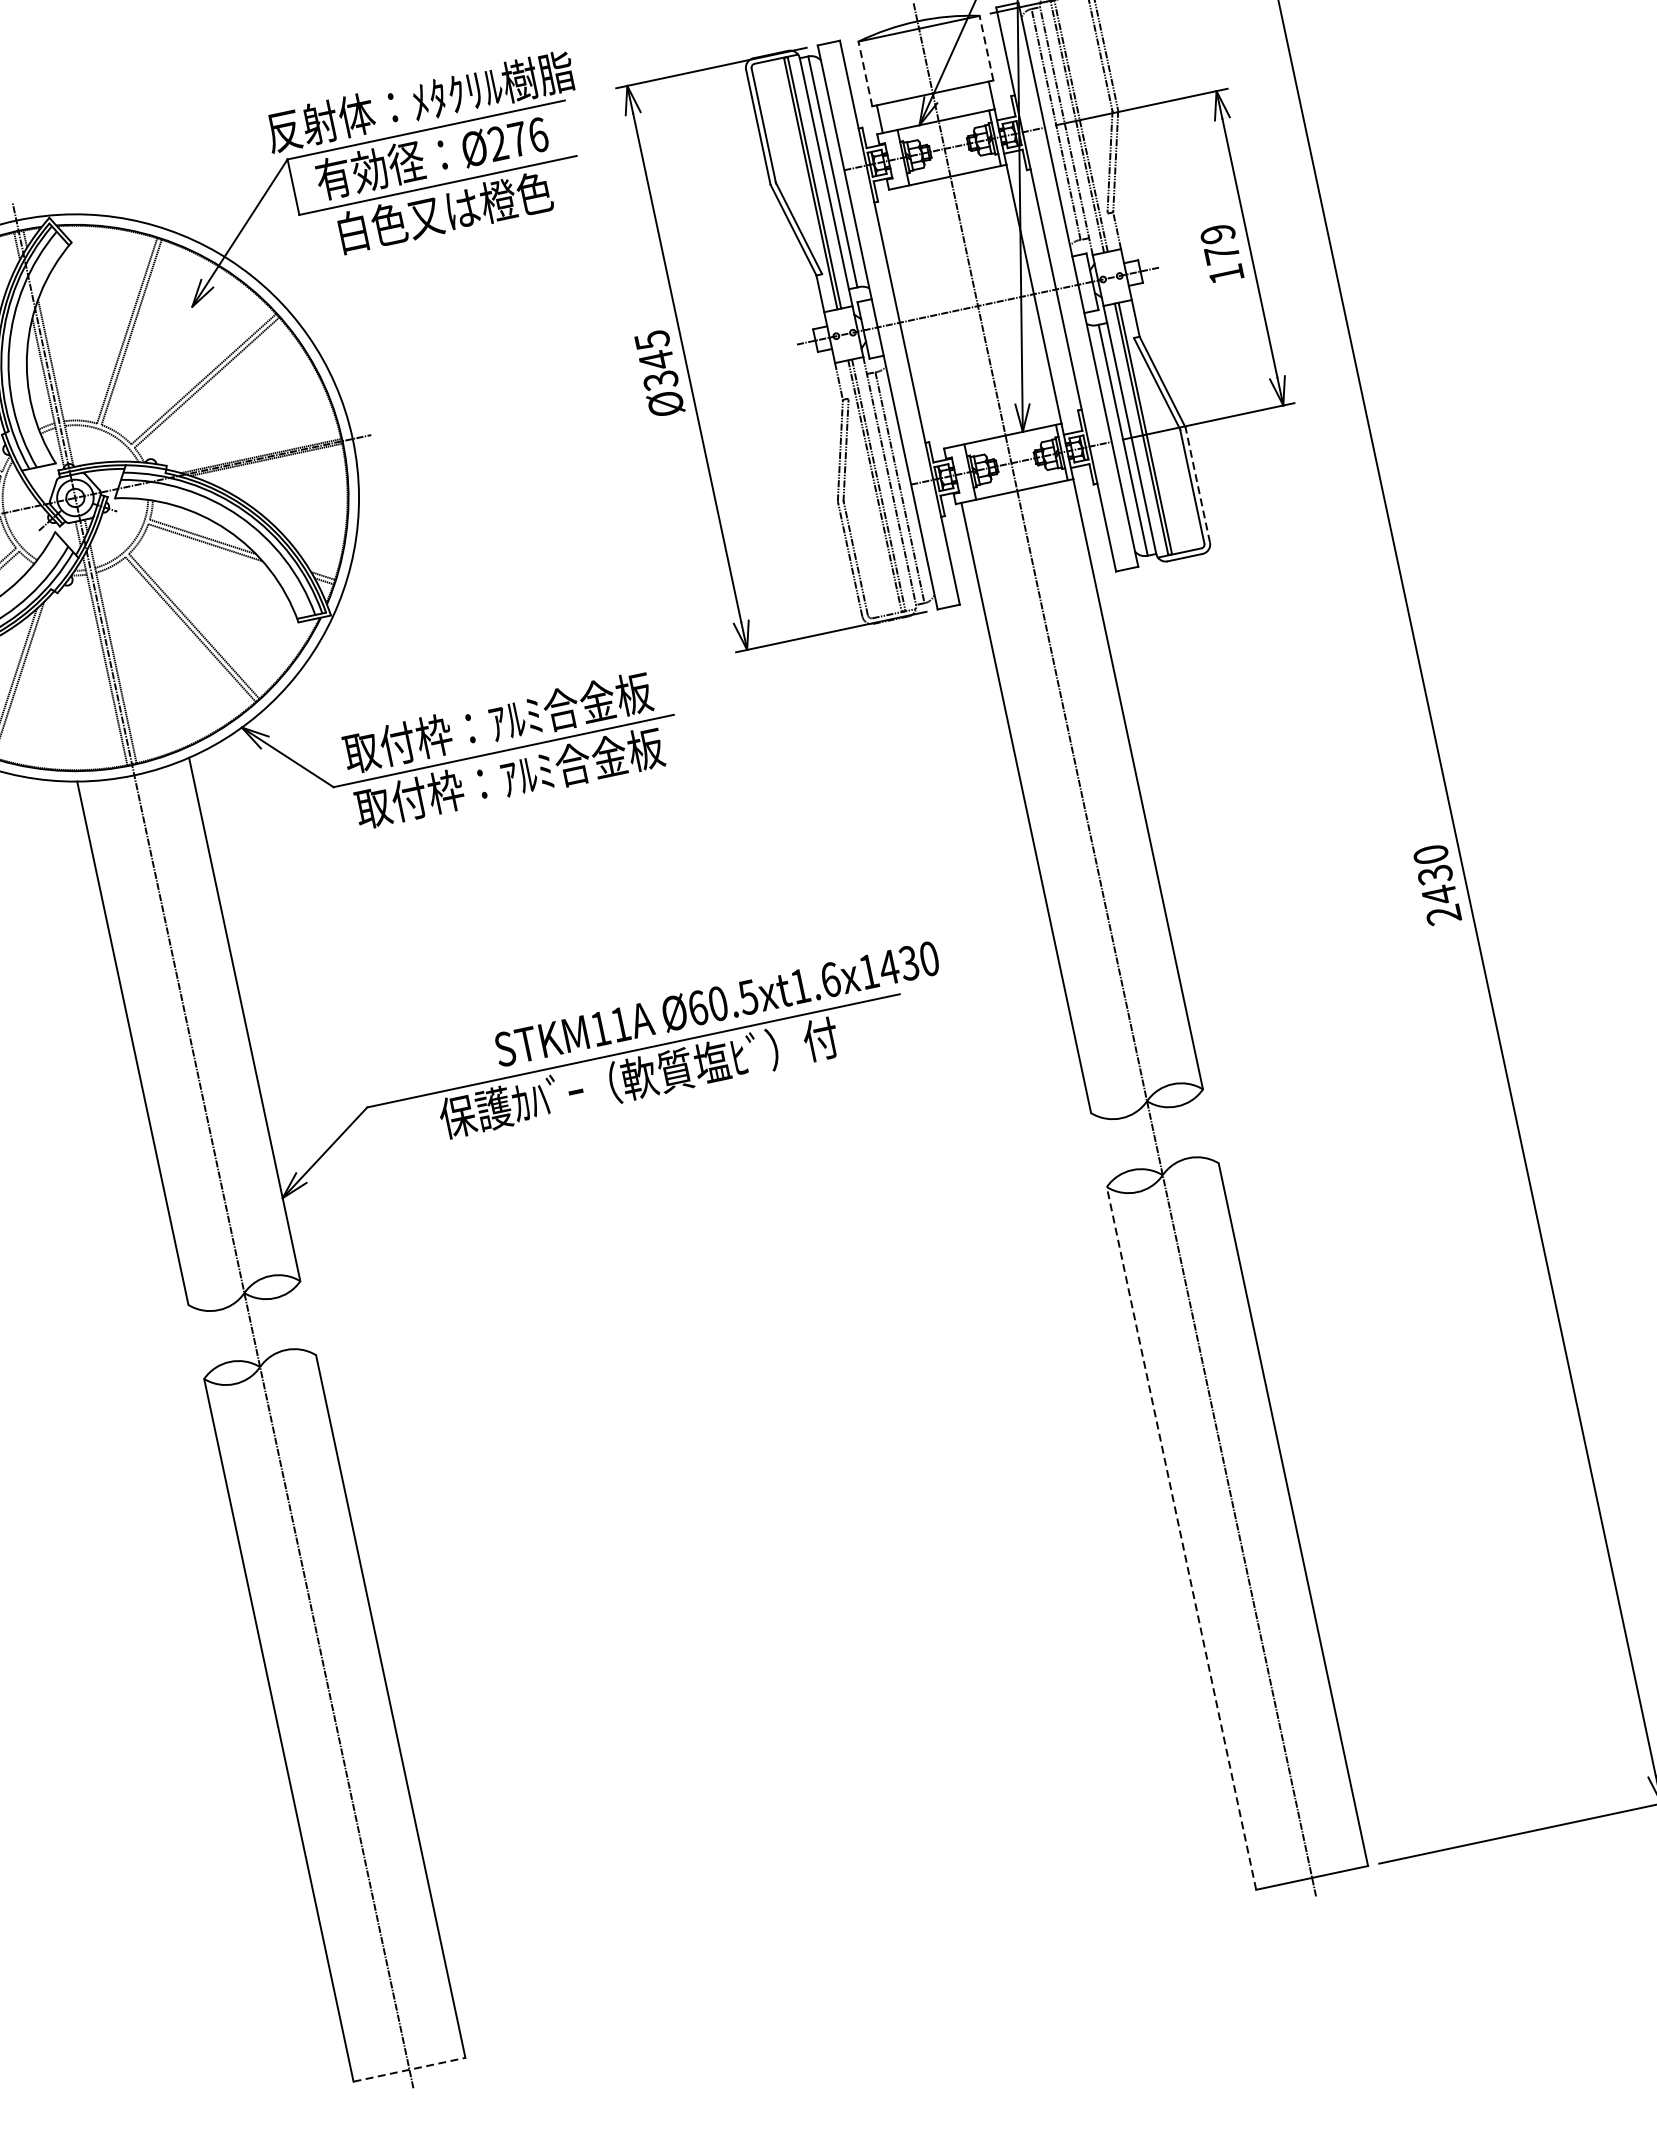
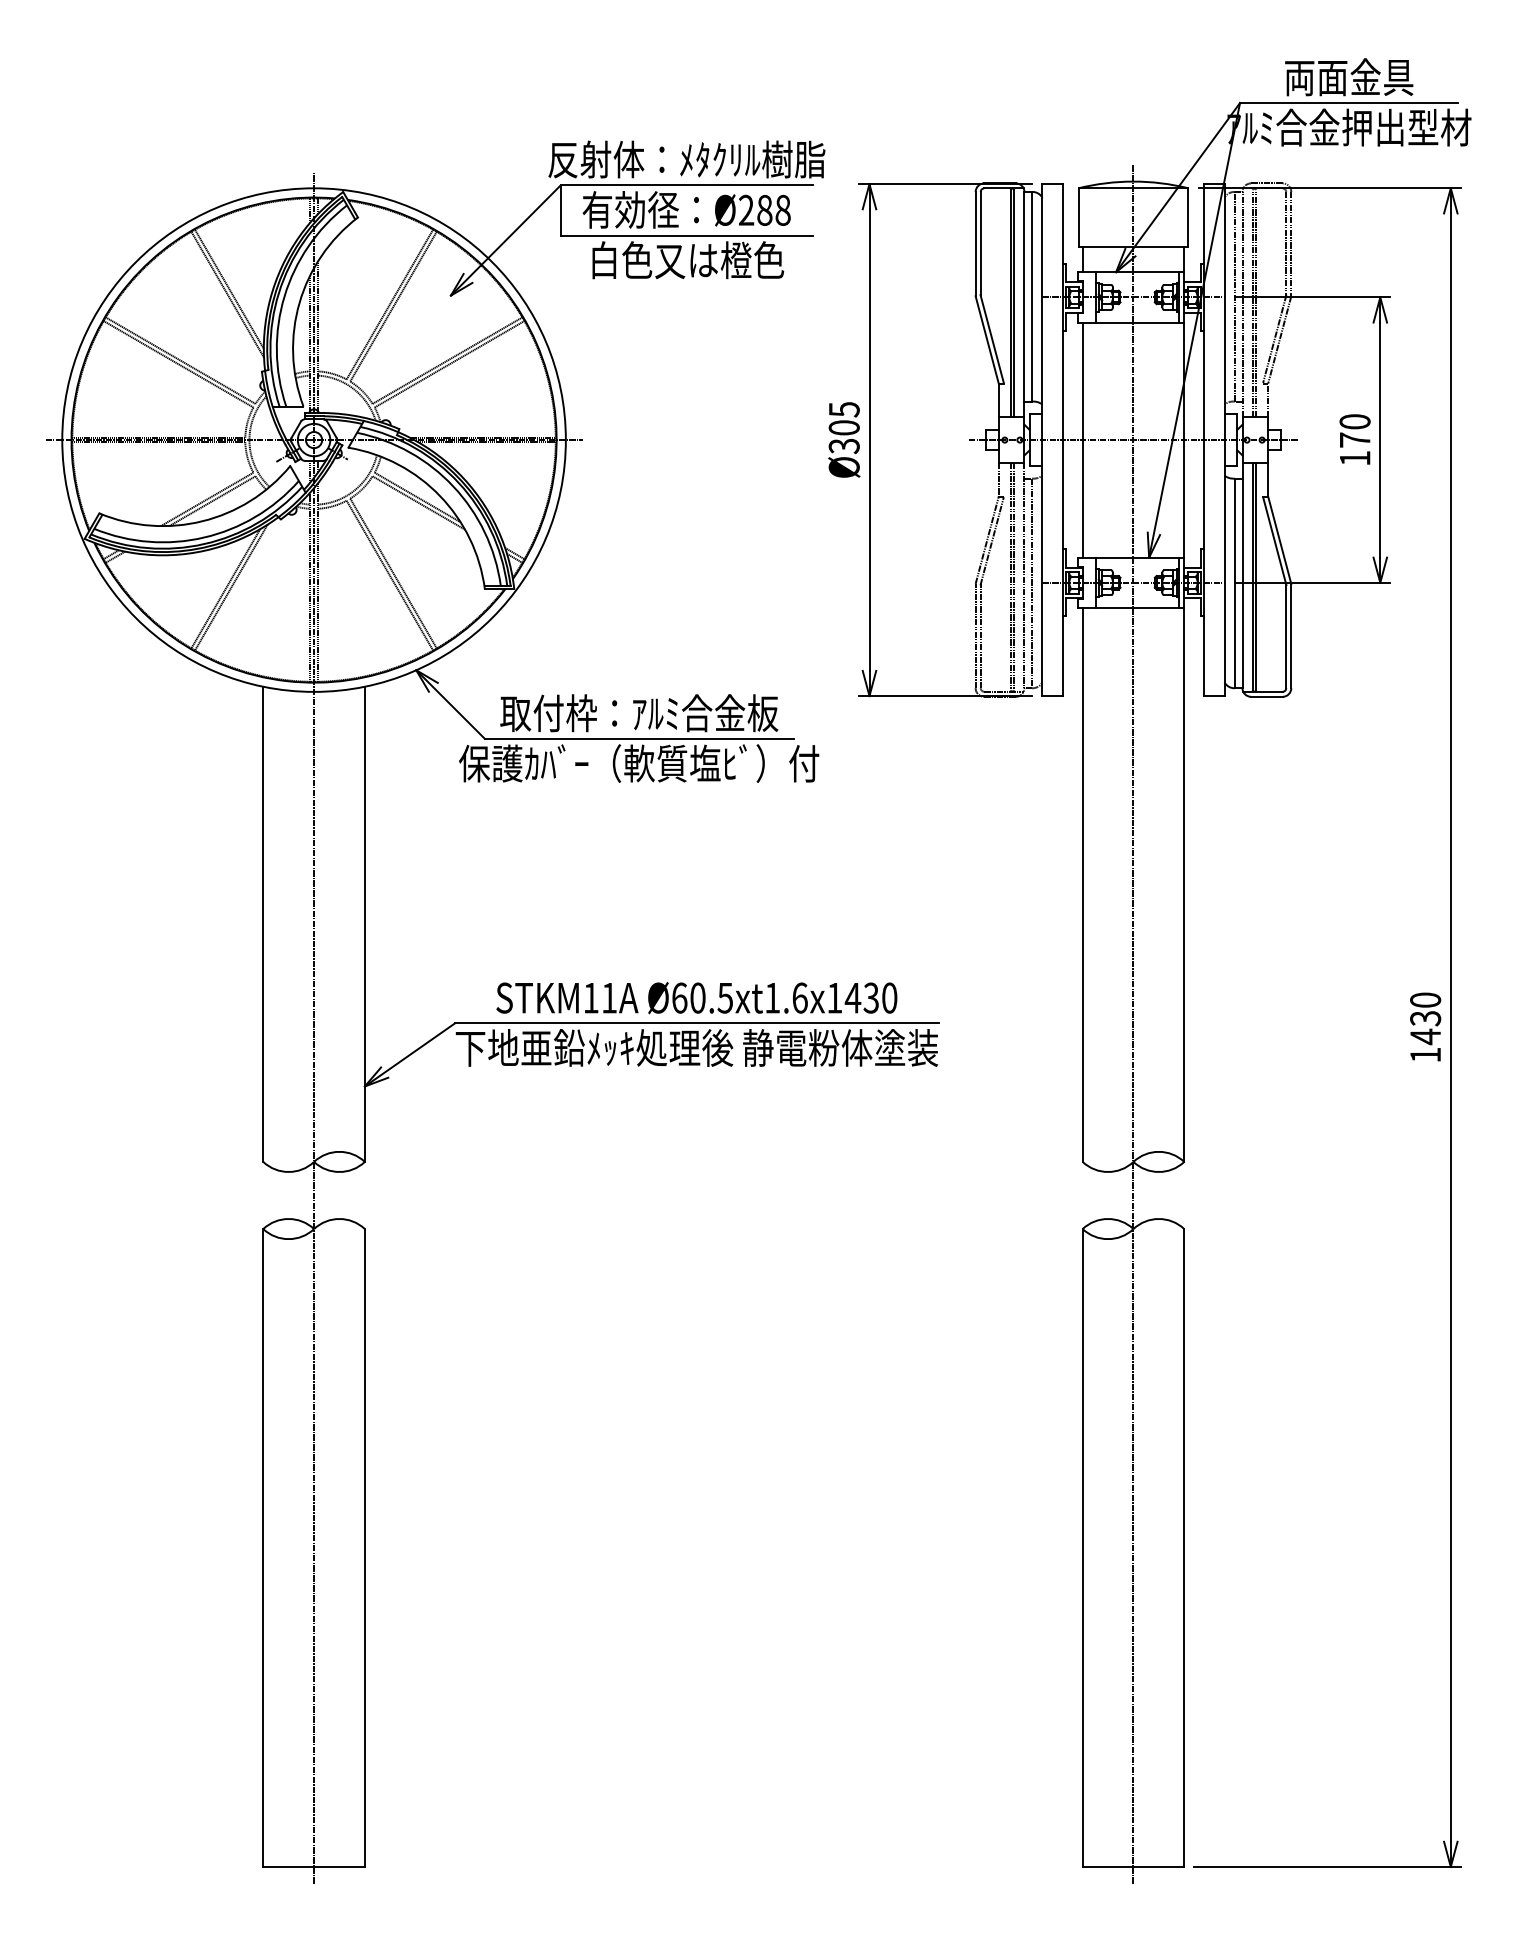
line: (986, 48) -> (1188, 217), dashed -> solid
line: (865, 73) -> (1078, 217), dashed -> solid
text: (527, 136) -> (773, 209), Ø276 -> Ø288
text: (1217, 233) -> (1354, 421), 179 -> 170
line: (921, 317) -> (1082, 439), added
text: (655, 360) -> (843, 427), Ø345 -> Ø305
line: (1197, 484) -> (1291, 635), dashed -> solid
text: (509, 778) -> (639, 763), 取付枠：ｱﾙﾐ合金板 -> 保護ｶﾊﾞｰ（軟質塩ﾋﾞ）付
text: (1443, 914) -> (1425, 1054), 2430 -> 1430
text: (716, 1004) -> (696, 998), moved
text: (638, 1077) -> (696, 1047), 保護ｶﾊﾞｰ（軟質塩ﾋﾞ）付 -> 下地亜鉛ﾒｯｷ処理後 静電粉体塗装
line: (1181, 1539) -> (1082, 1548), dashed -> solid
line: (409, 2069) -> (314, 1866), dashed -> solid

